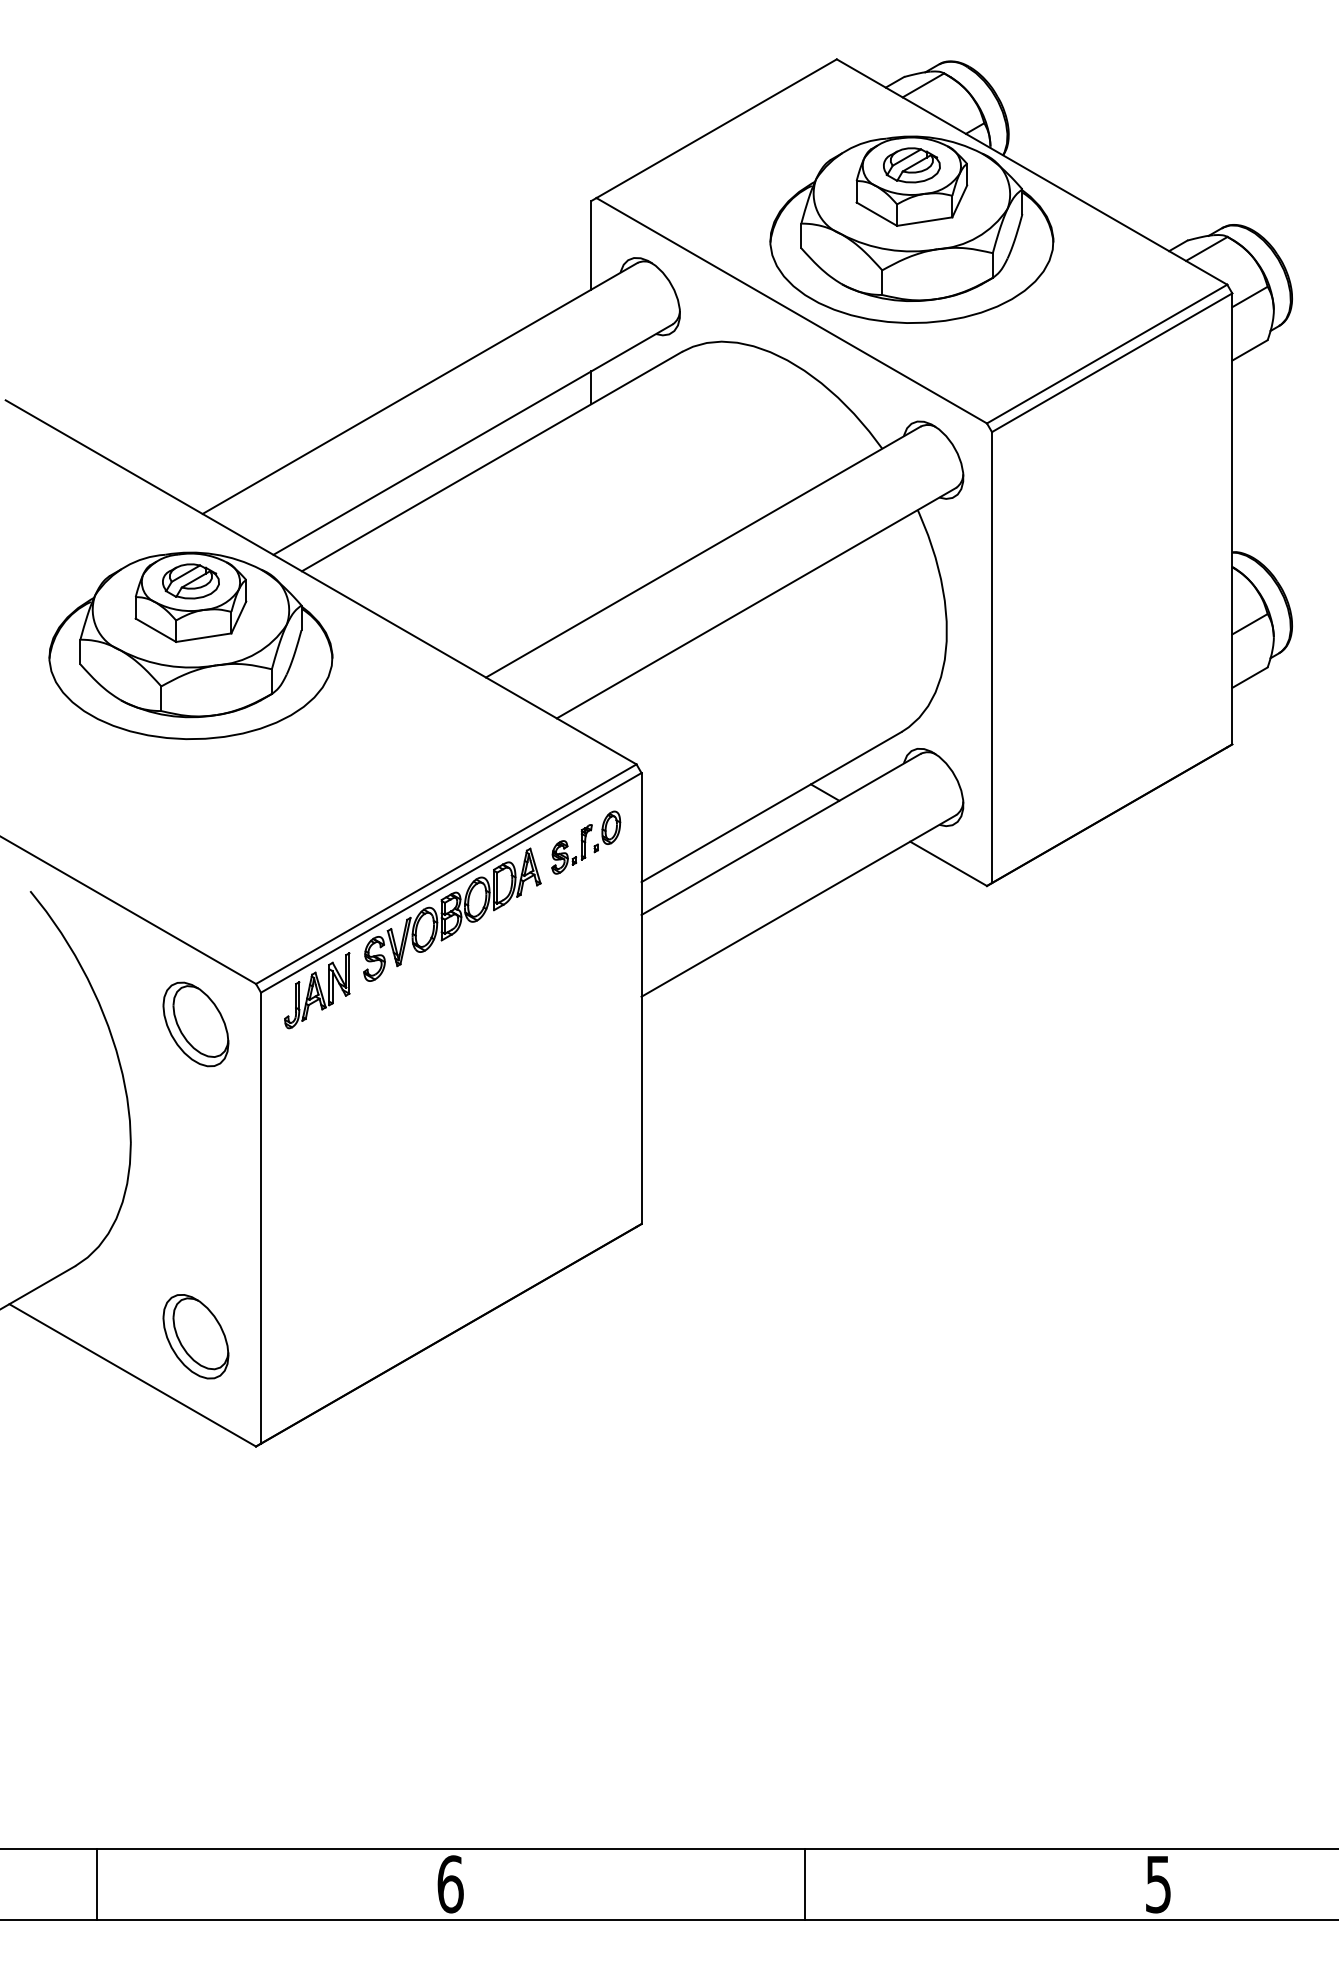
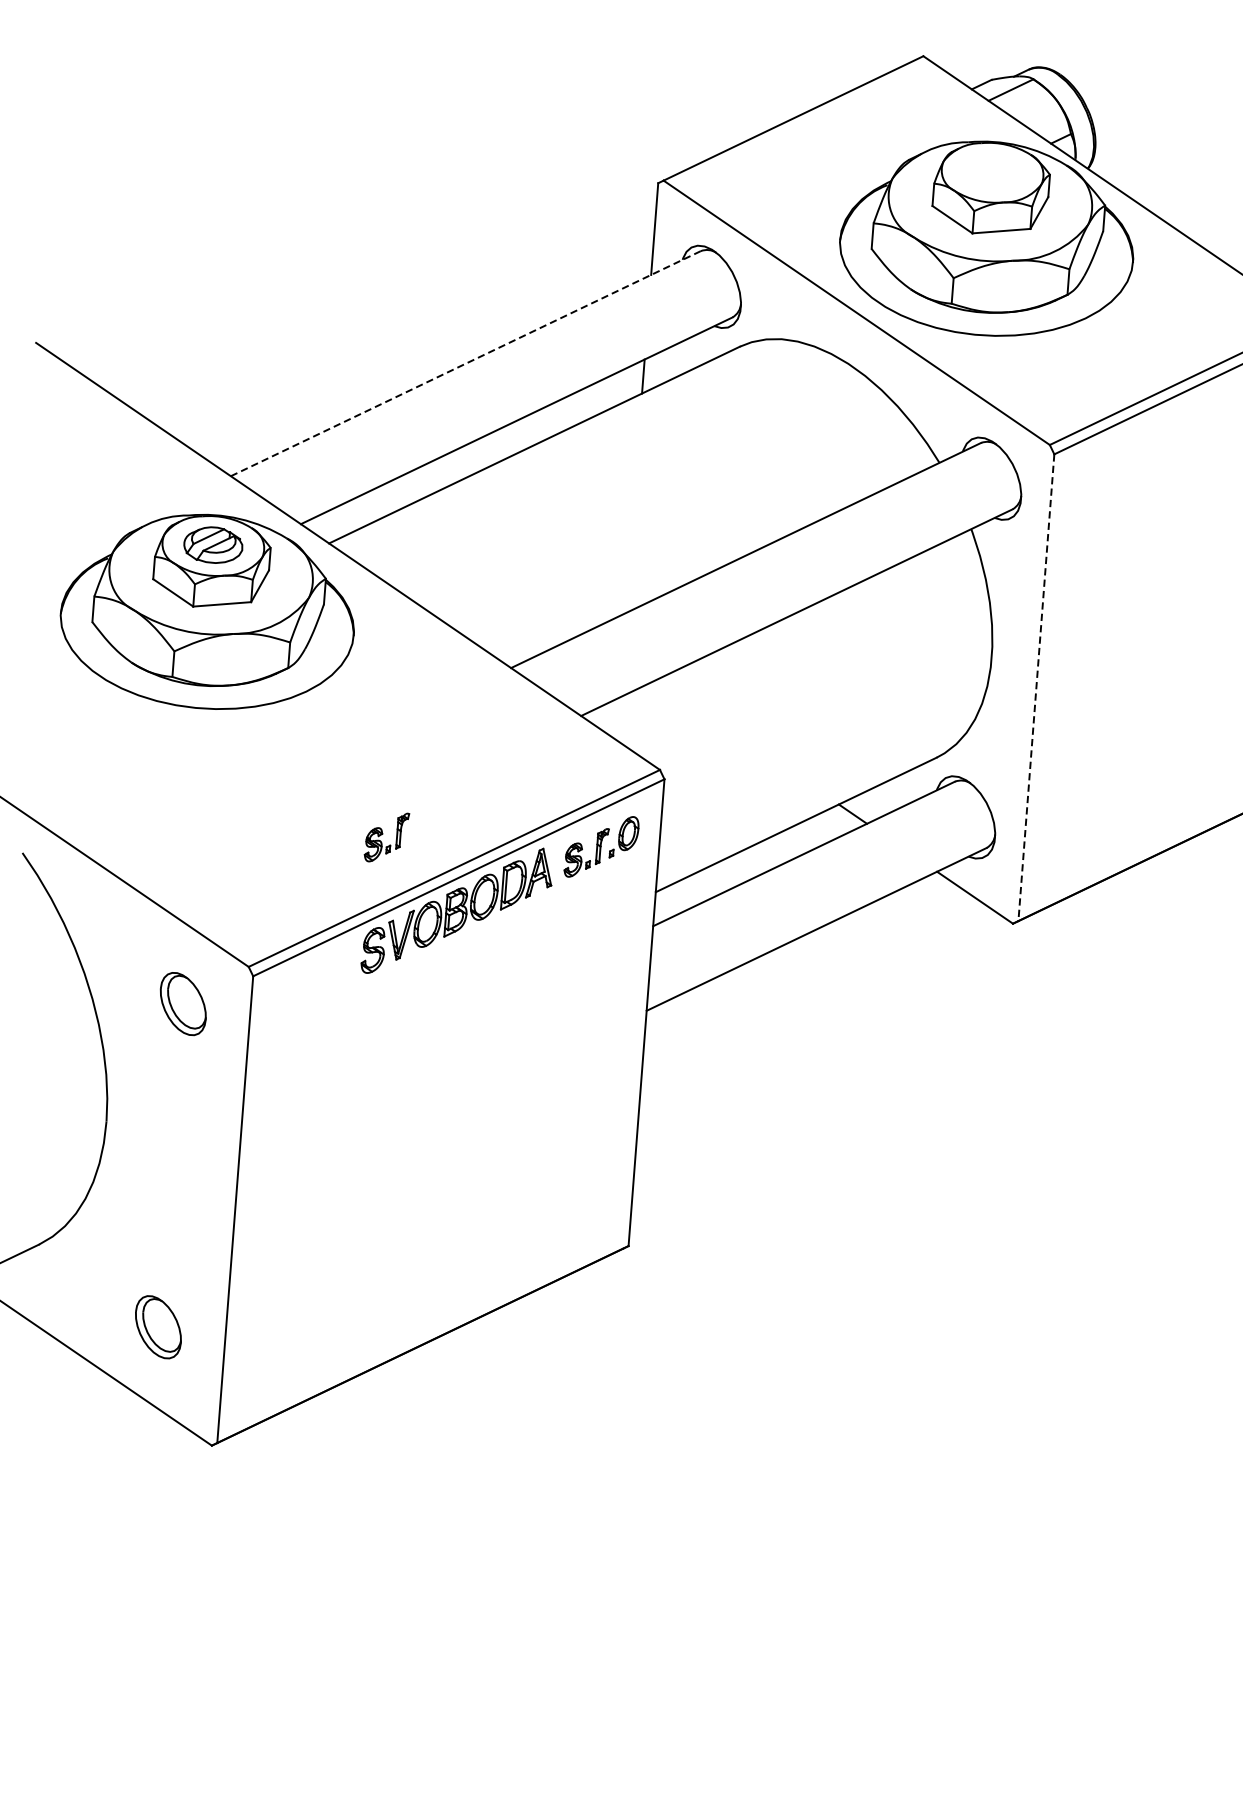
part: (911, 165) -> (992, 172), removed
line: (420, 388) -> (466, 363), solid -> dashed
line: (992, 658) -> (1036, 688), solid -> dashed
part: (378, 849) -> (386, 837), added
part: (317, 990) -> (311, 978), removed
part: (195, 1024) -> (182, 1004), size x0.7
part: (195, 1336) -> (157, 1326), size x0.7

